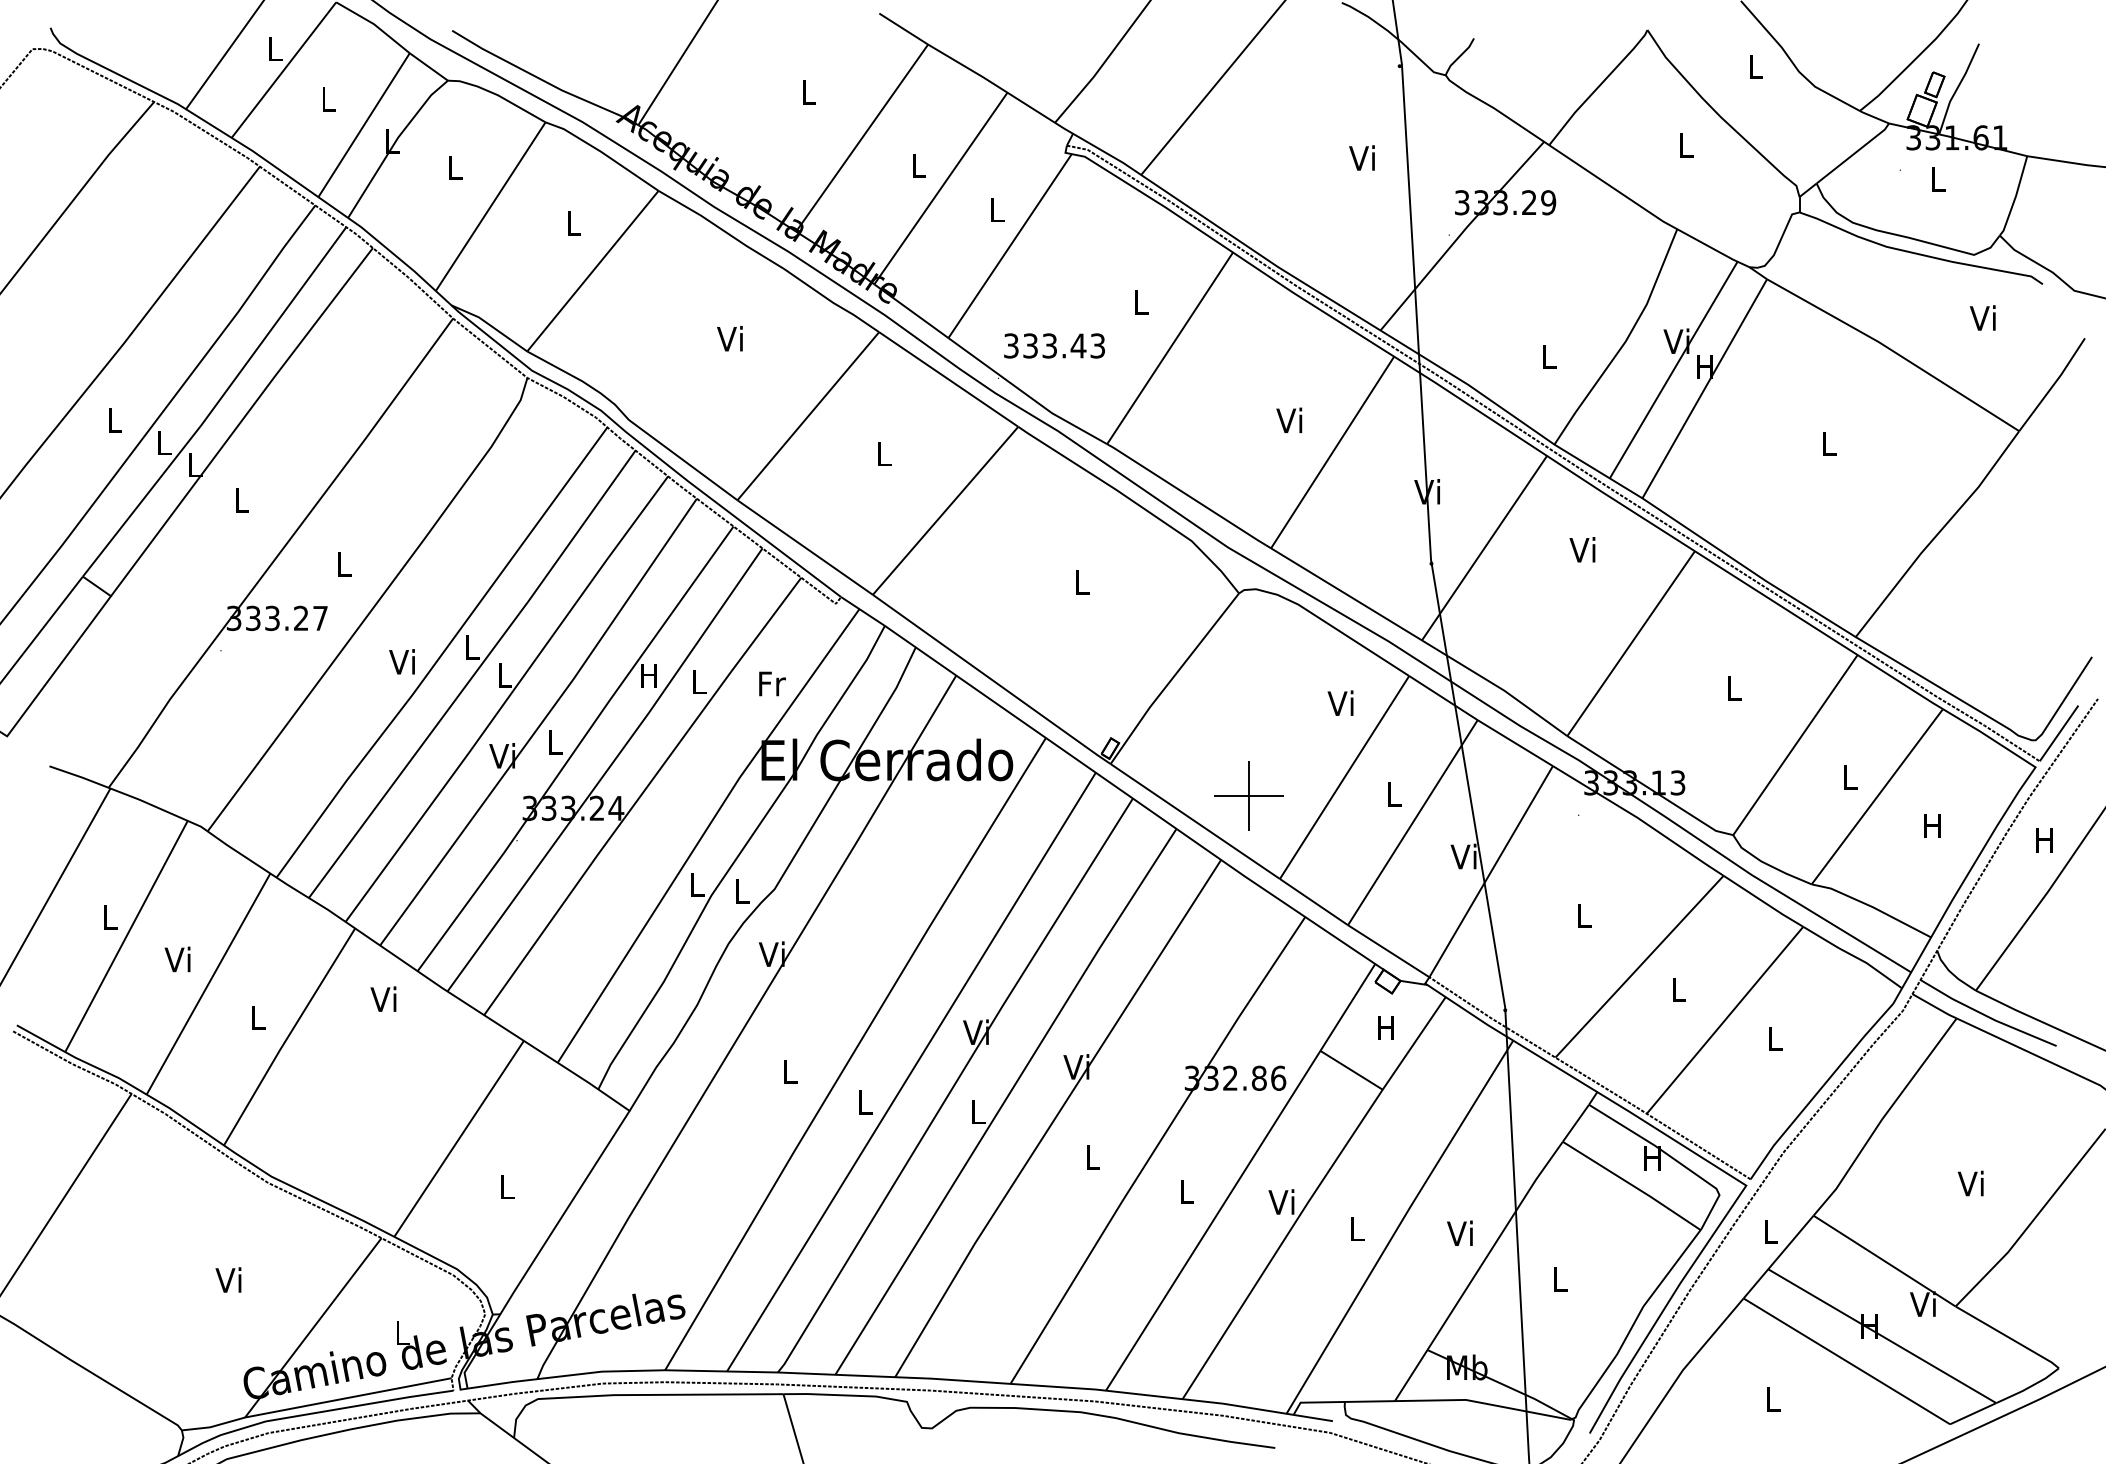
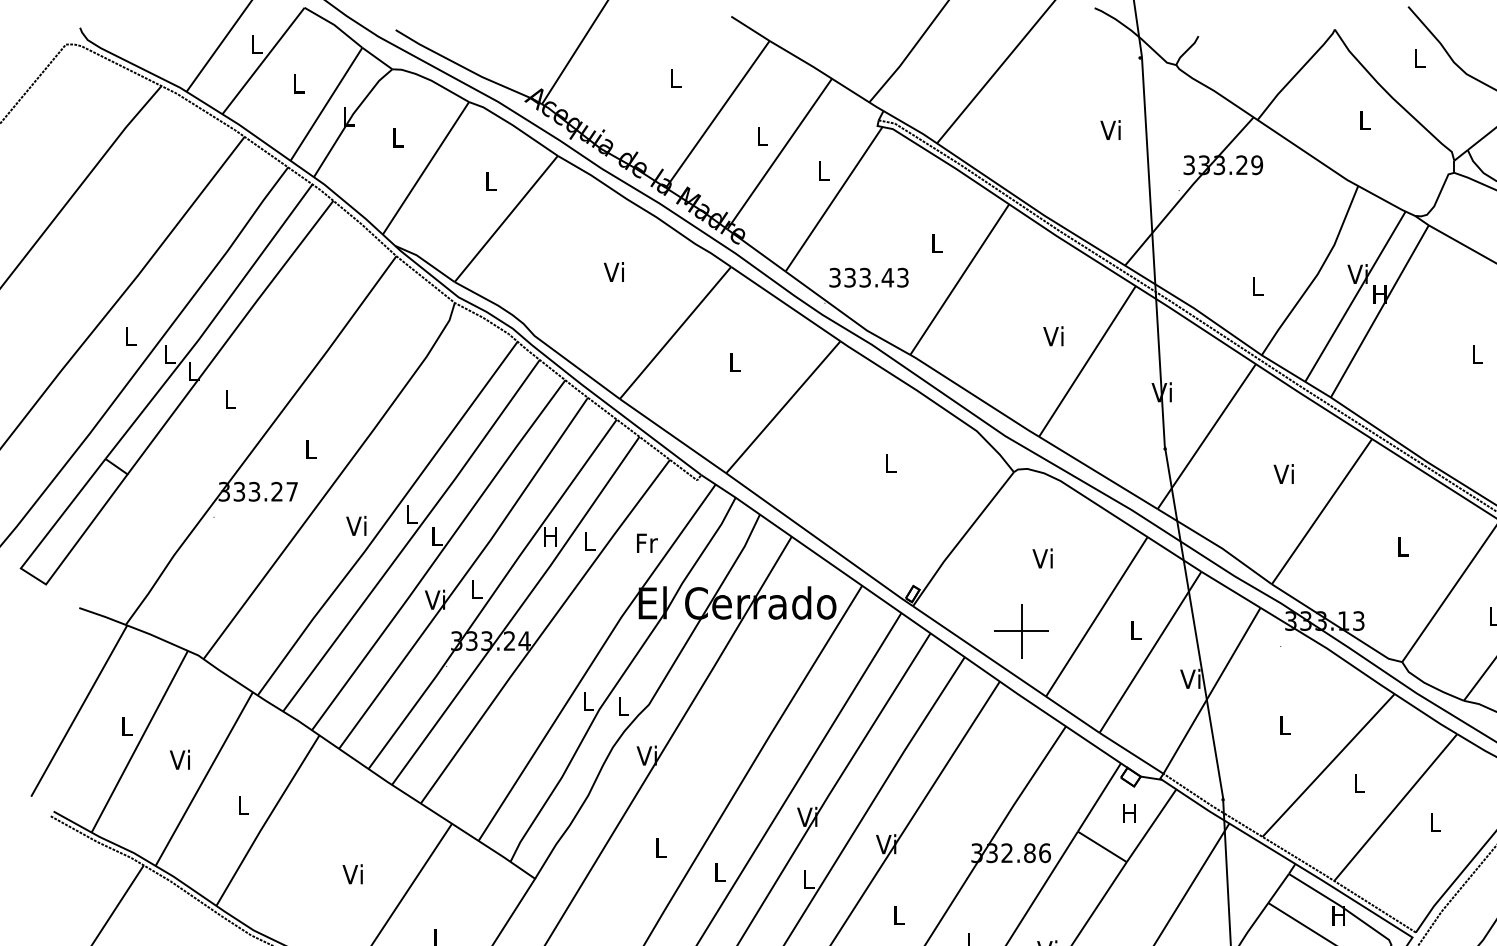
text: (1582, 549) -> (1283, 473), moved
text: (1340, 702) -> (1042, 557), moved
text: (383, 998) -> (352, 873), moved

